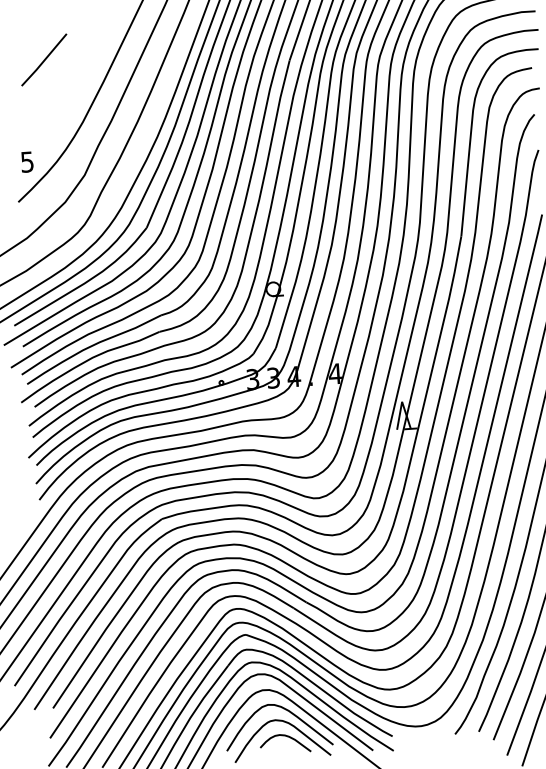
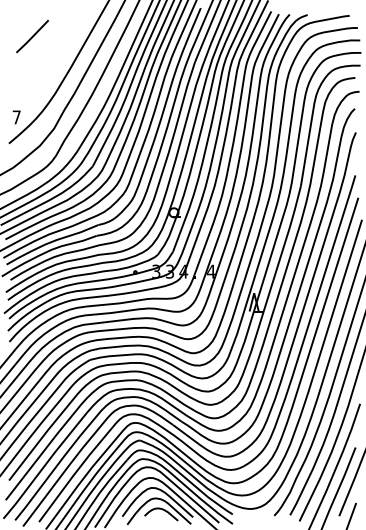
line: (44, 59) -> (32, 36), moved
text: (27, 162) -> (16, 117), 5 -> 7

